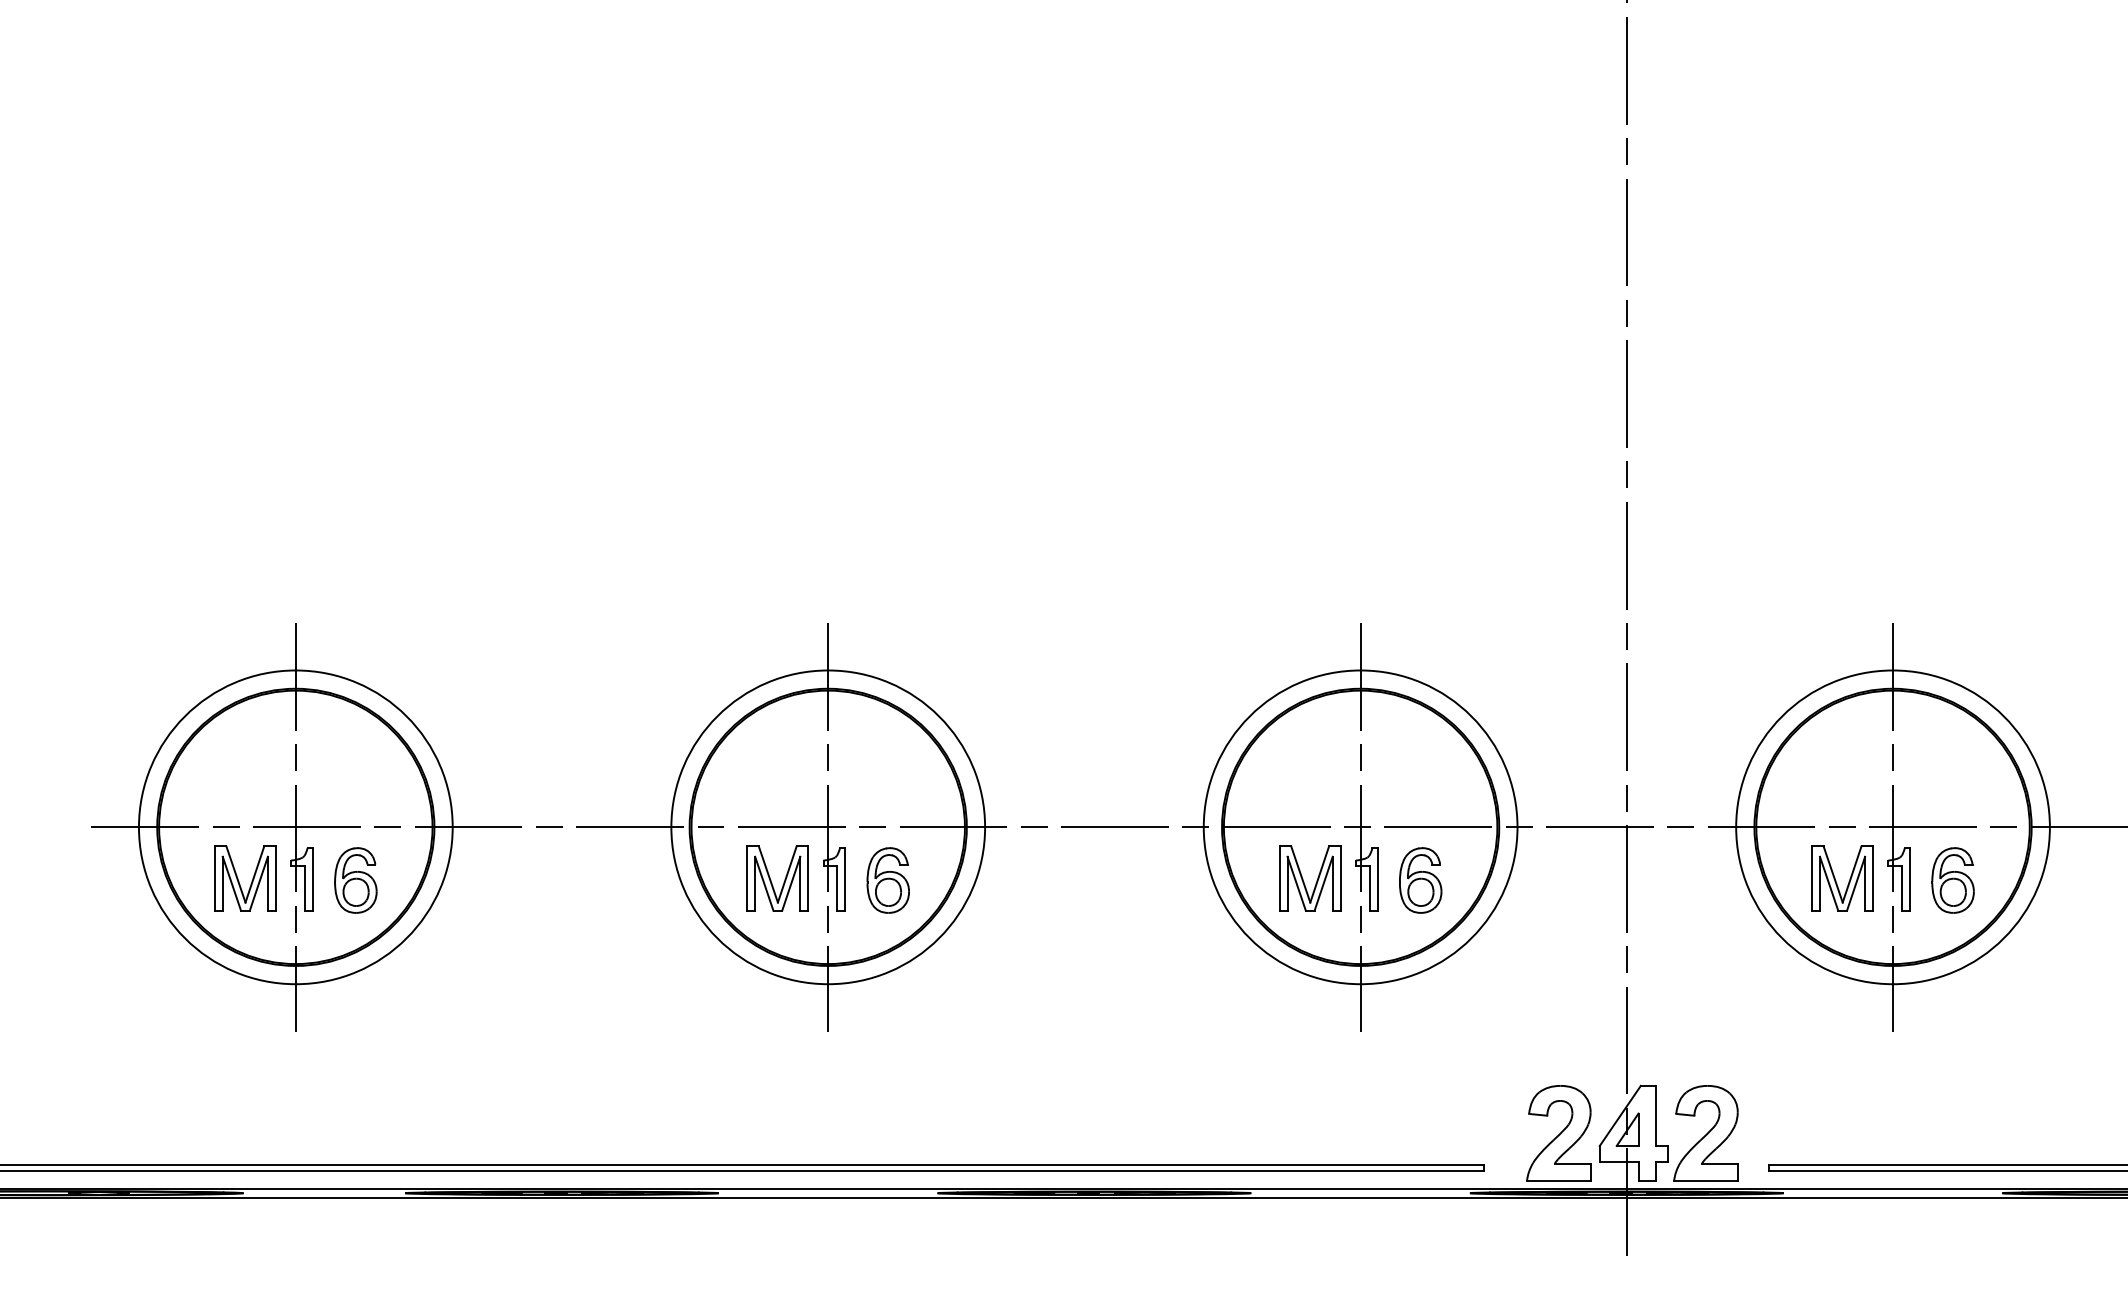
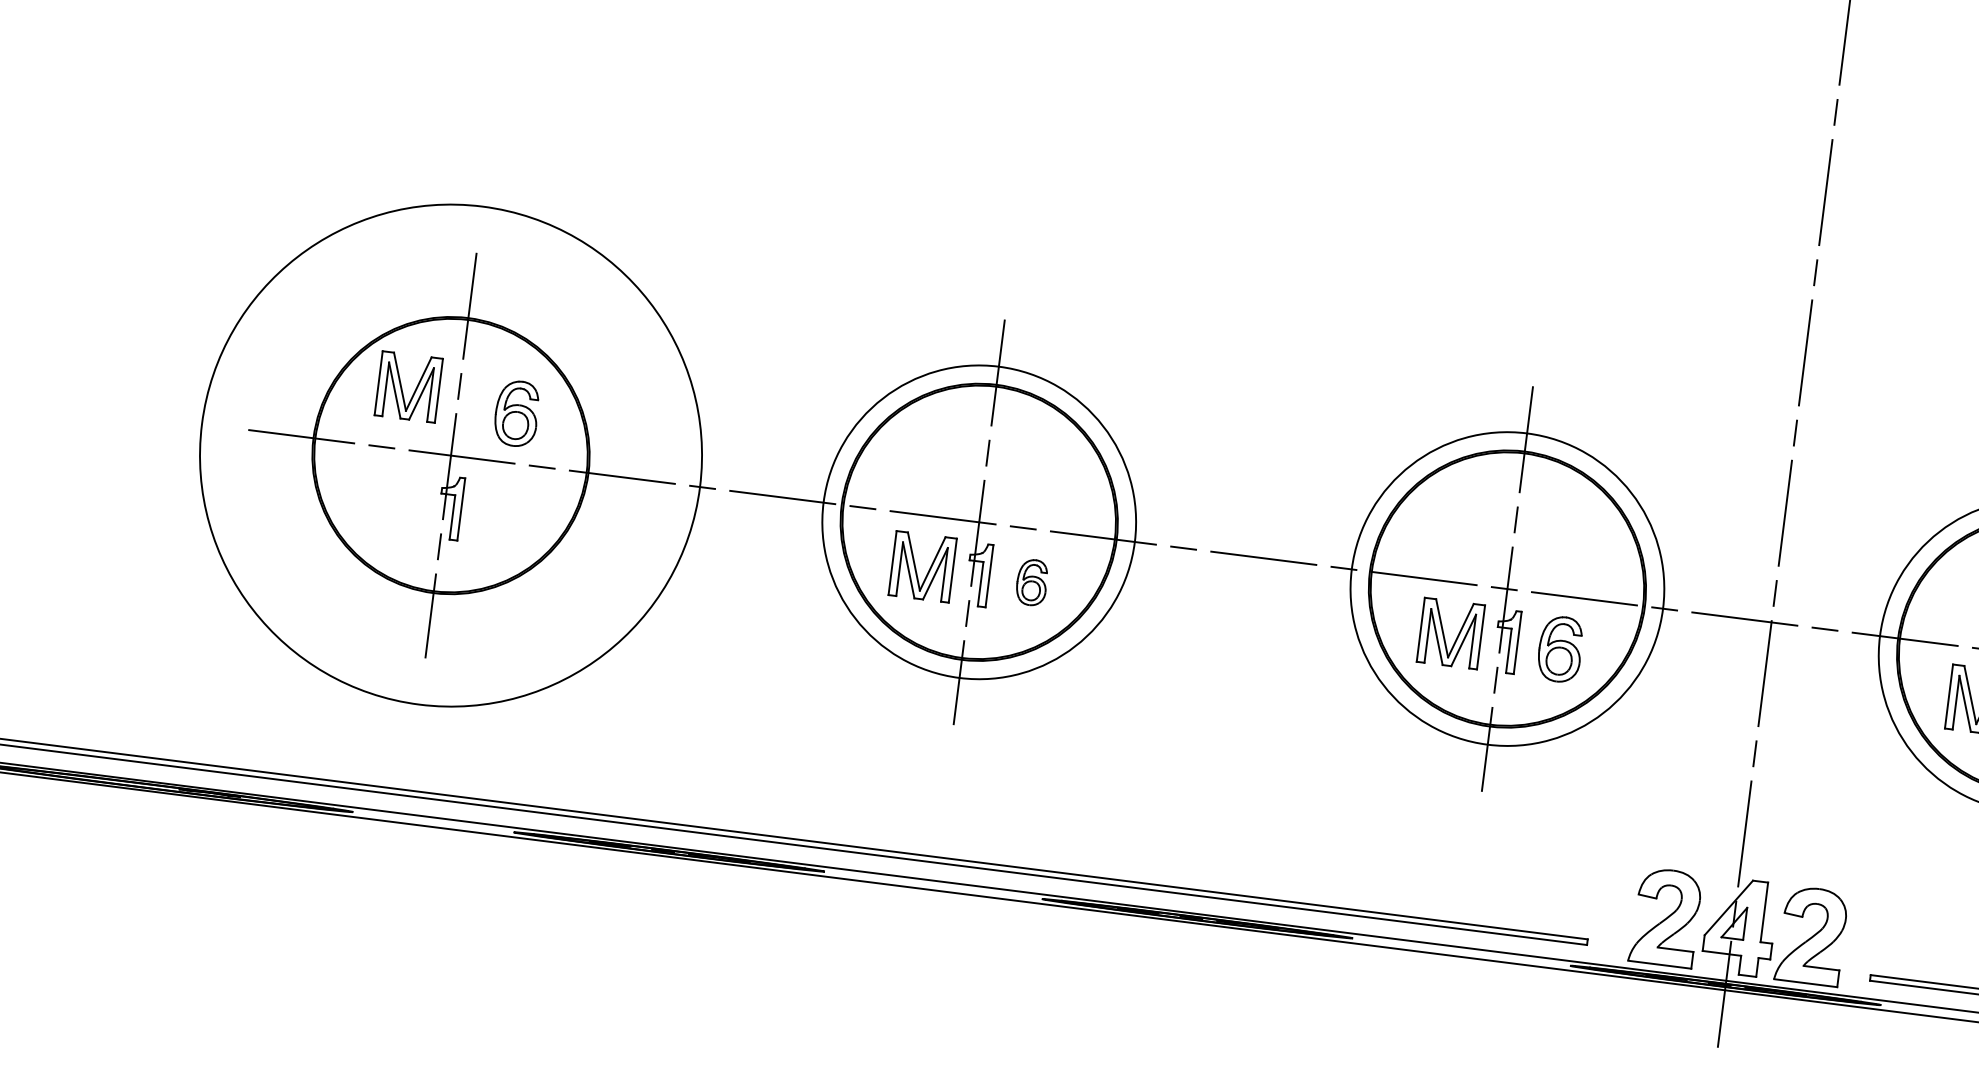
circle: (295, 827) -> (450, 455), size x1.6
part: (251, 880) -> (414, 389), moved
part: (355, 880) -> (516, 413), moved
part: (887, 880) -> (1031, 582), size x0.7

